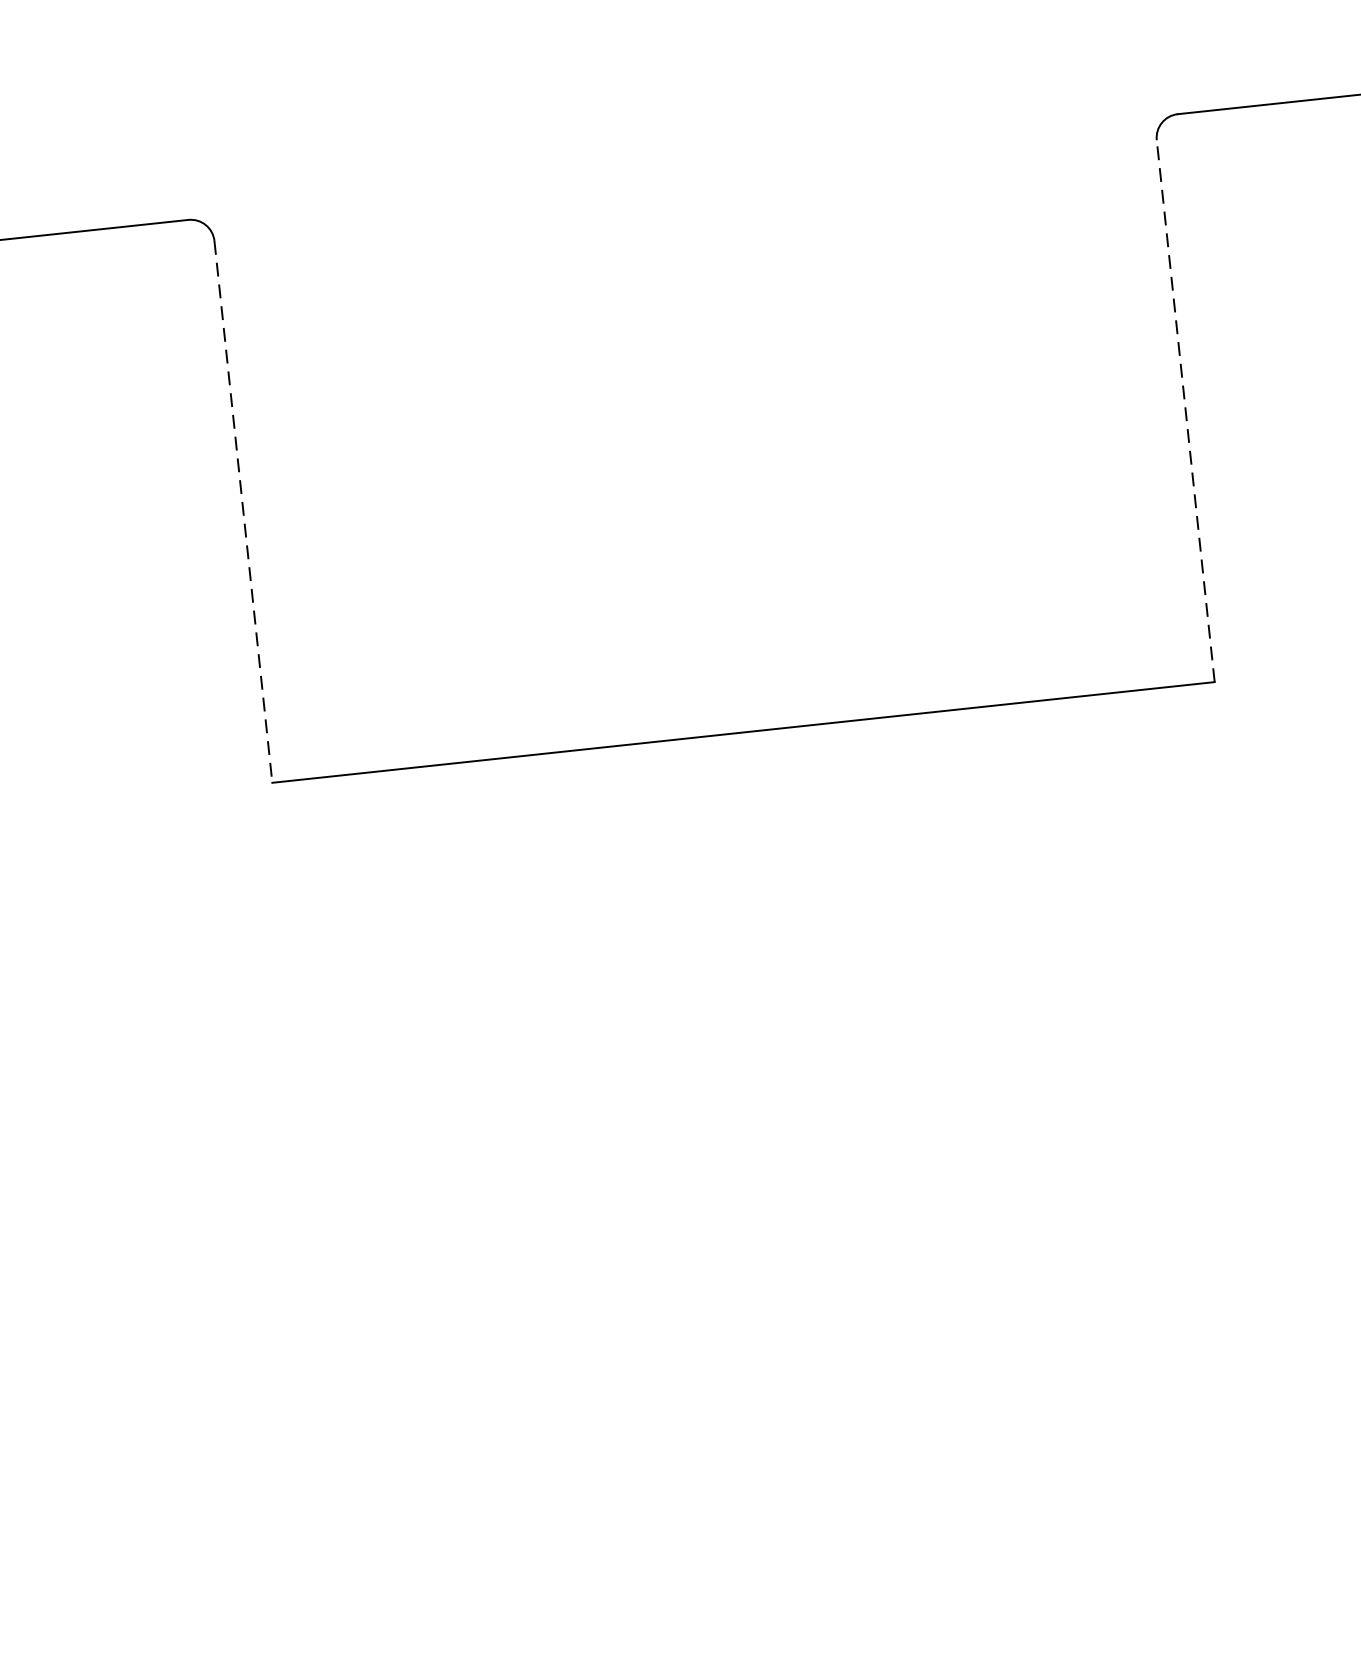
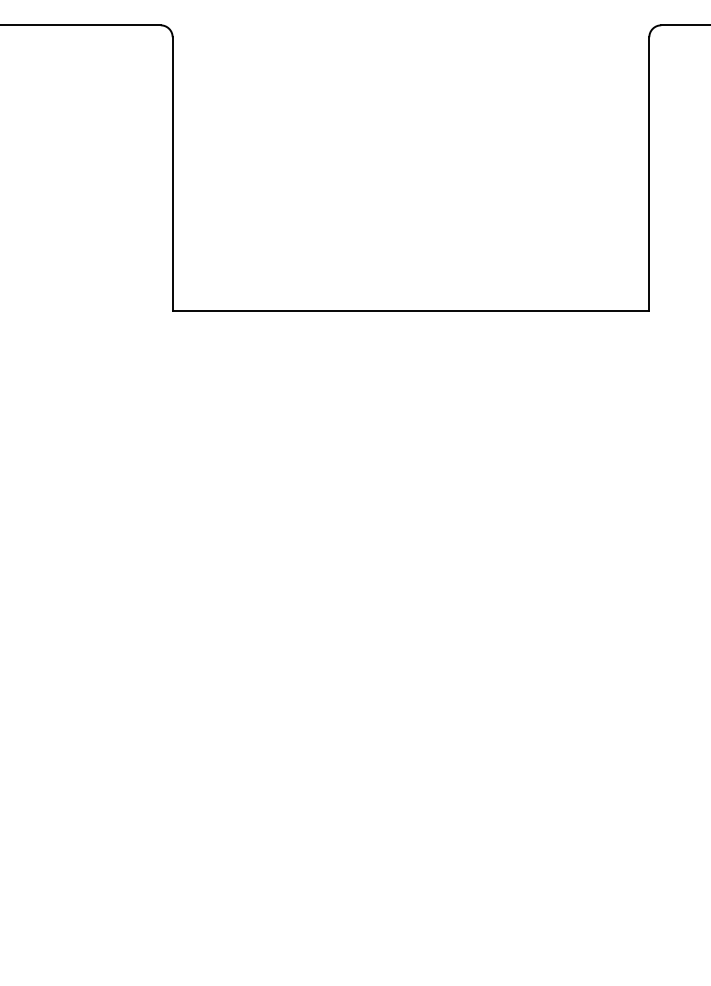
line: (1185, 409) -> (649, 173), dashed -> solid
line: (243, 512) -> (172, 174), dashed -> solid

